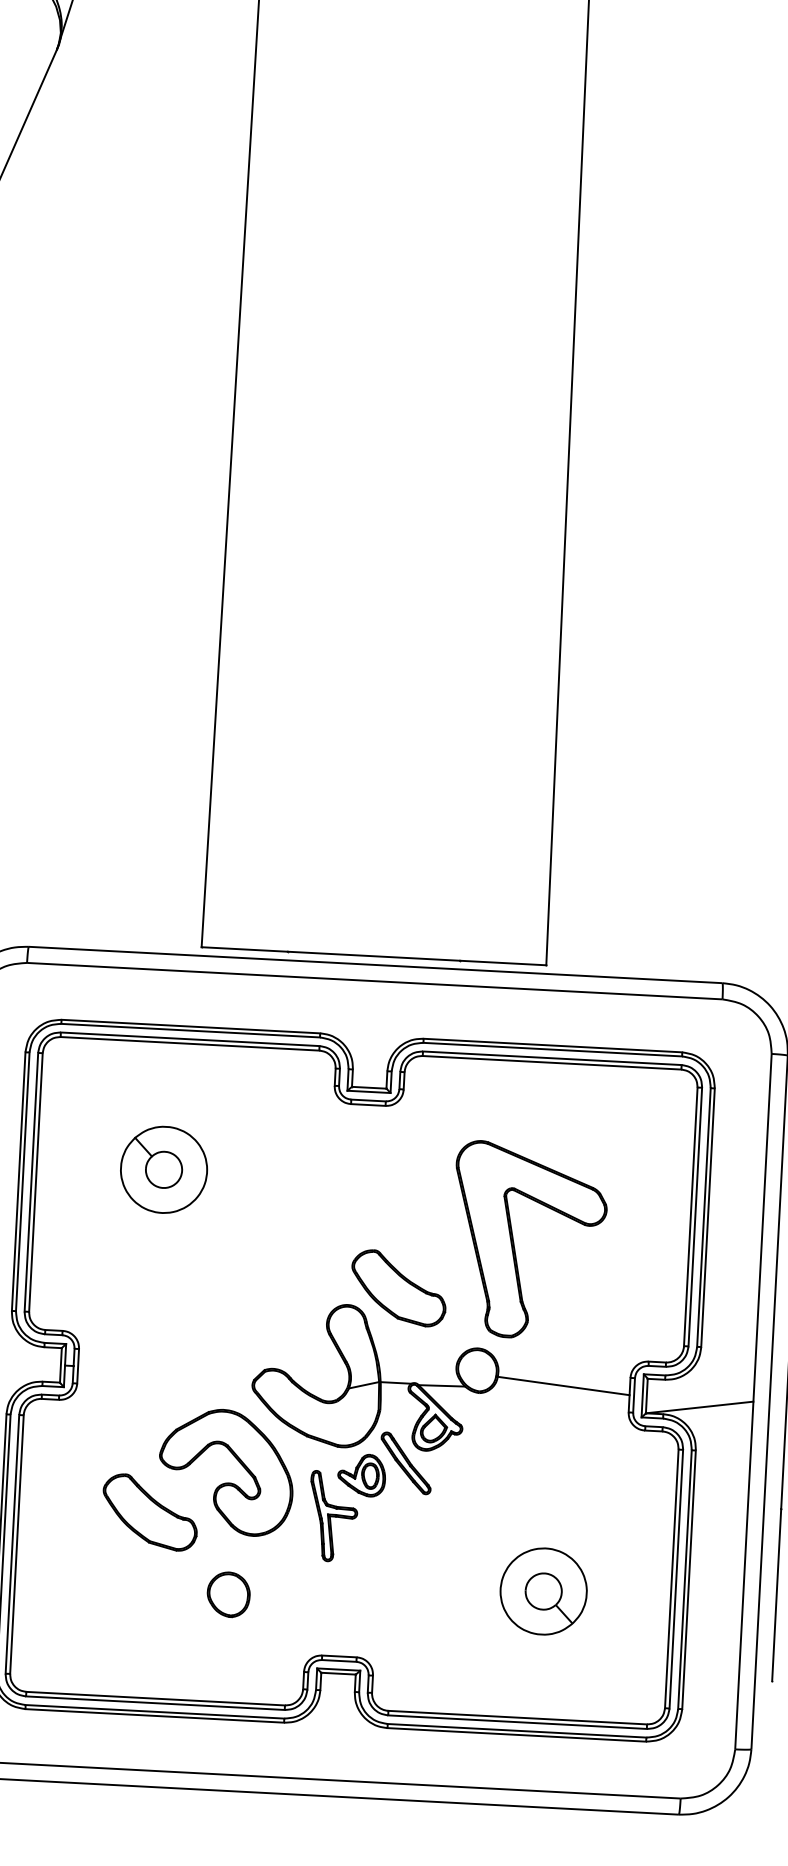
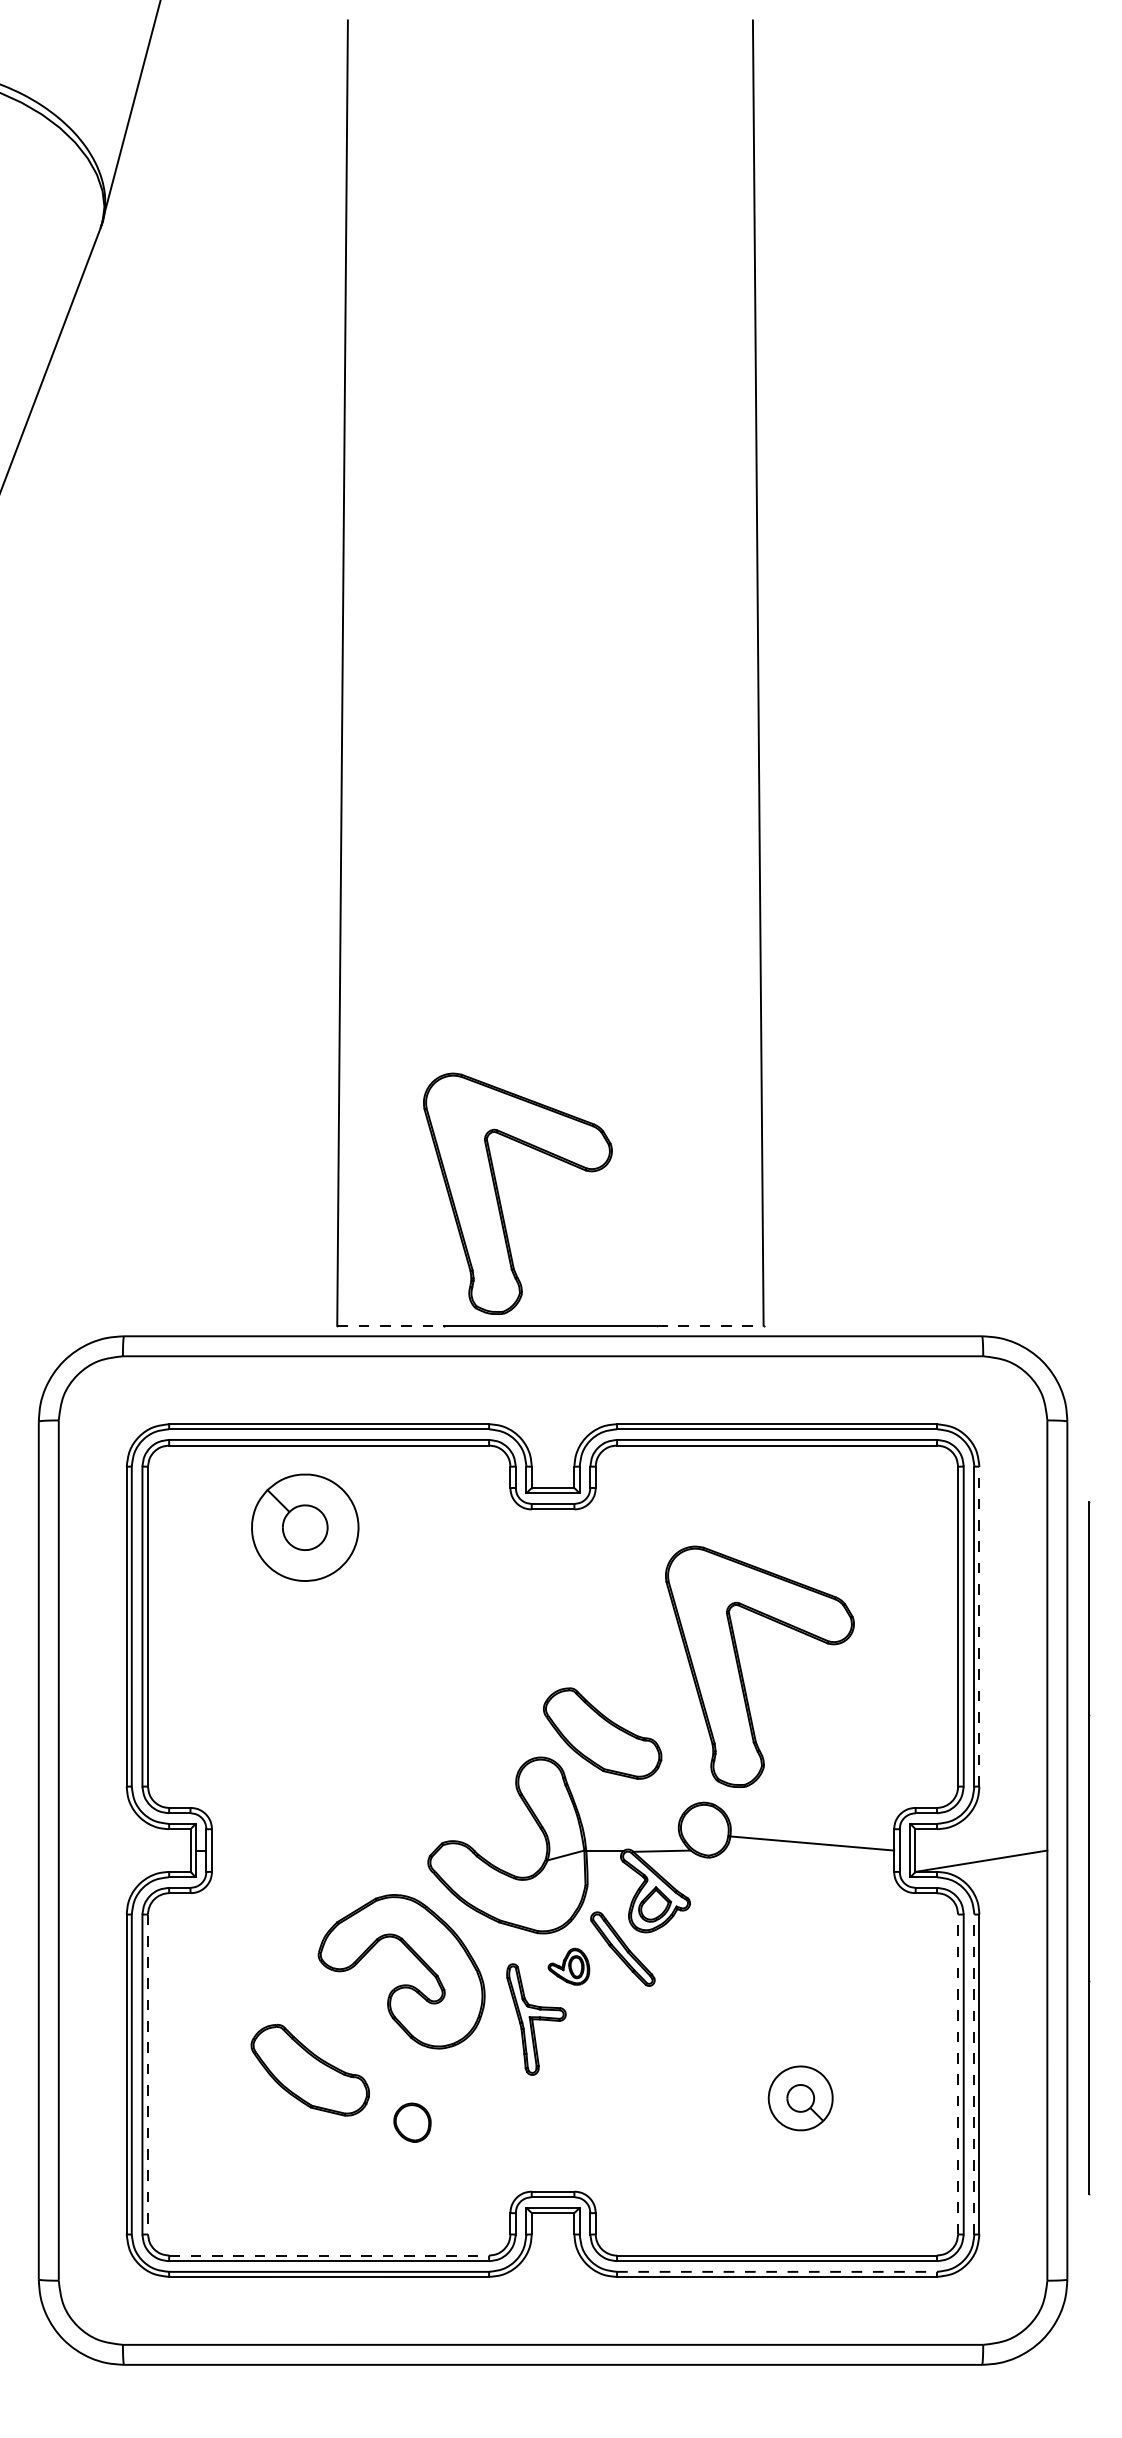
part: (338, 851) -> (500, 1198), added
line: (245, 949) -> (391, 1325), solid -> dashed
line: (503, 962) -> (710, 1325), solid -> dashed
part: (164, 1169) -> (305, 1527), moved
line: (708, 1217) -> (979, 1626), solid -> dashed
part: (361, 1475) -> (568, 1966), size x0.7
part: (149, 1512) -> (309, 2070), moved
line: (17, 1544) -> (148, 2074), solid -> dashed
line: (672, 1578) -> (958, 2074), solid -> dashed
line: (685, 1579) -> (974, 2074), solid -> dashed
part: (543, 1591) -> (800, 2098), size x0.6
part: (228, 1594) -> (412, 2122), size x0.7
line: (155, 1698) -> (329, 2255), solid -> dashed
line: (517, 1730) -> (777, 2271), solid -> dashed

